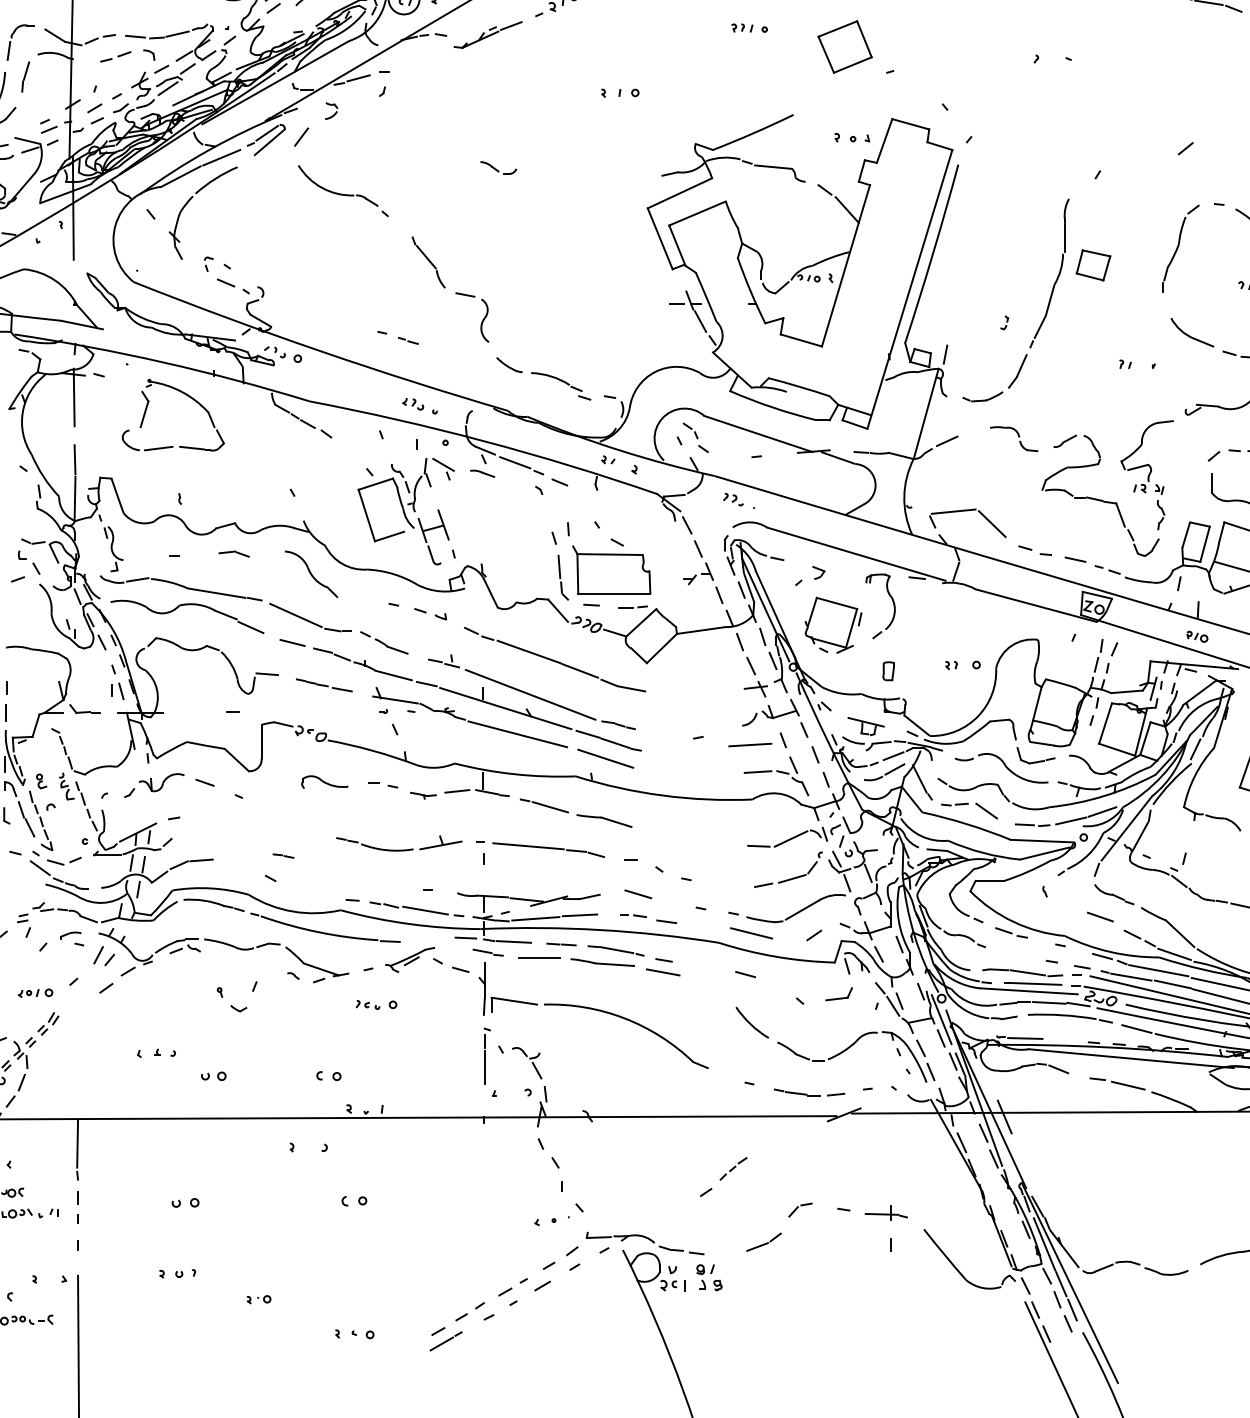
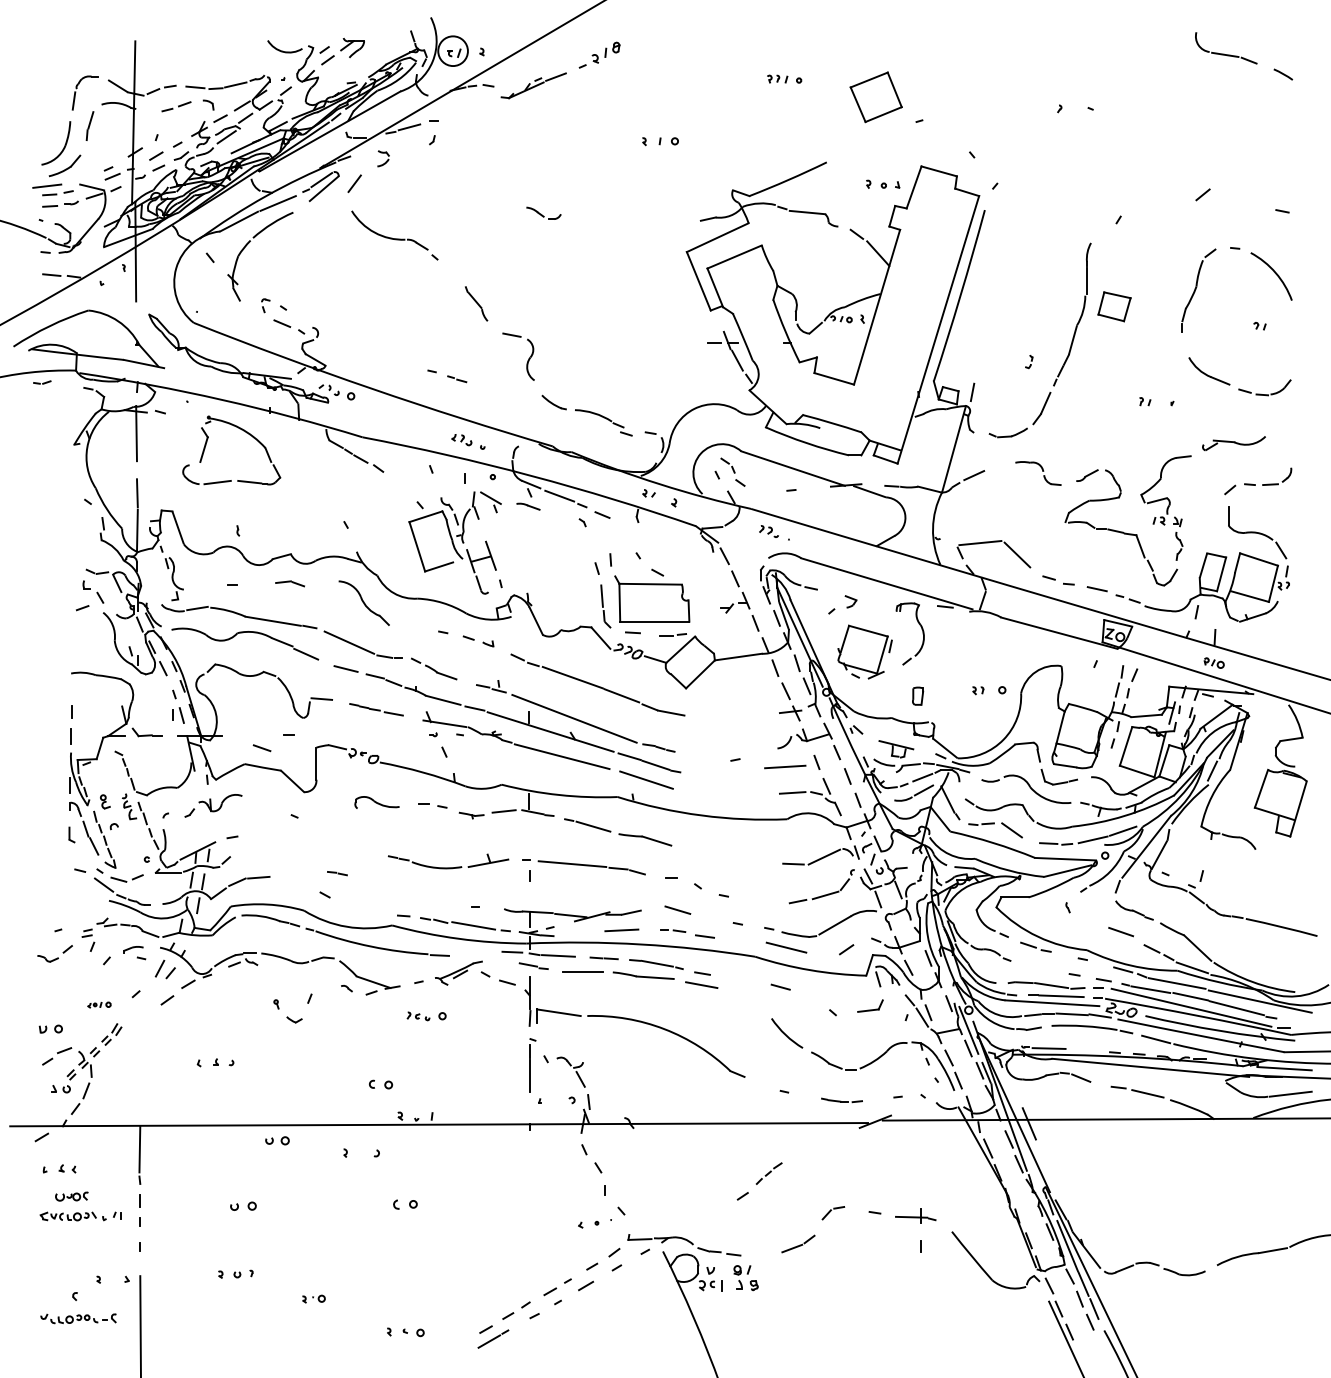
part: (428, 261) -> (476, 303), size x0.7
line: (204, 783) -> (261, 748), moved
line: (535, 918) -> (579, 933), removed
part: (35, 992) -> (99, 1004), size x0.7
part: (213, 1075) -> (277, 1140), moved
part: (808, 1092) -> (841, 1100), size x0.6

